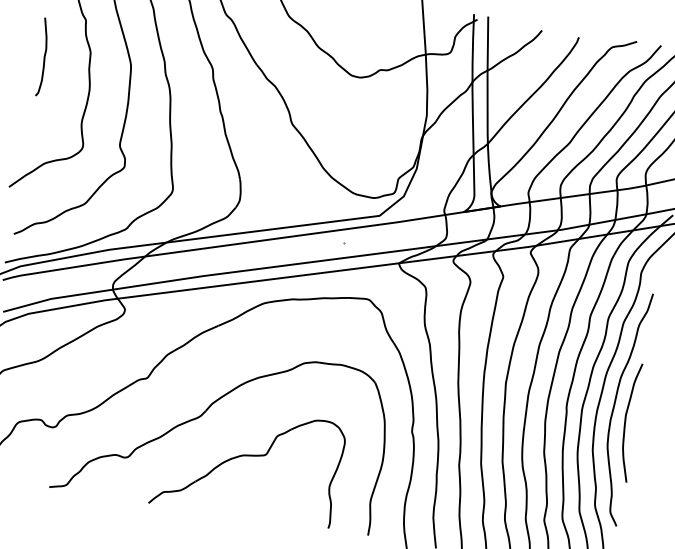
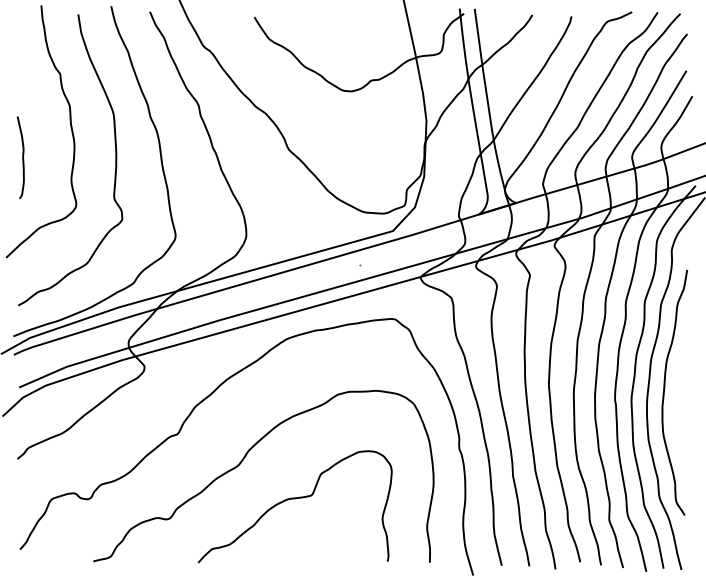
curve: (44, 57) -> (22, 157), moved
curve: (625, 421) -> (678, 405), removed

